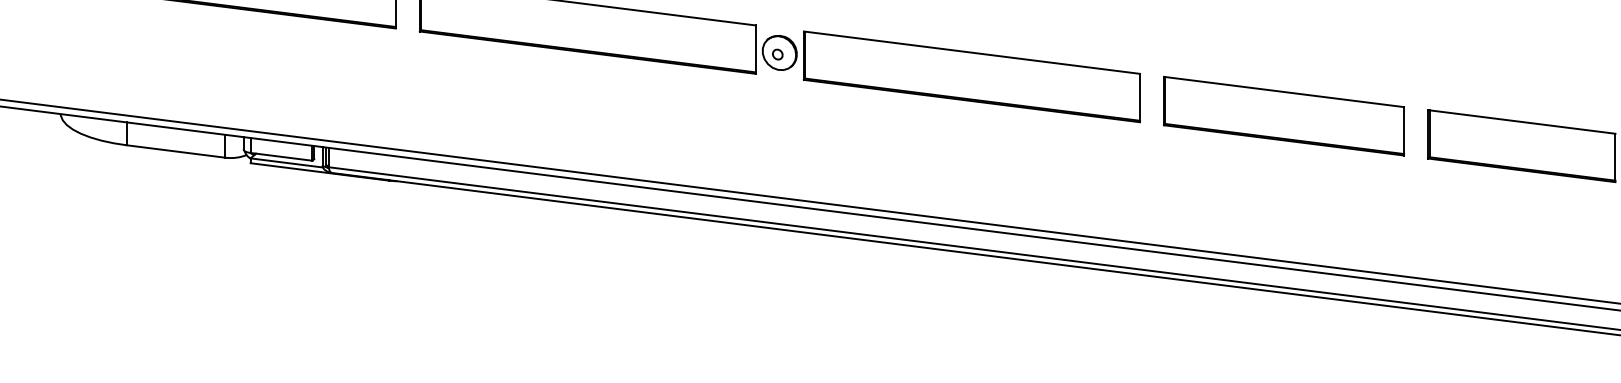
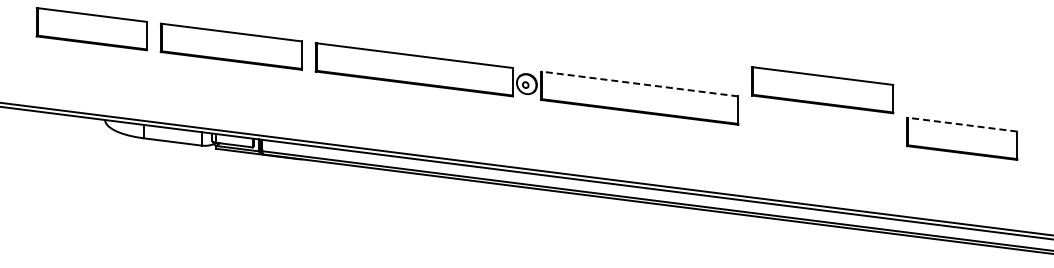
line: (971, 51) -> (639, 83), solid -> dashed
part: (1283, 116) -> (822, 90), moved
line: (1520, 121) -> (961, 124), solid -> dashed

